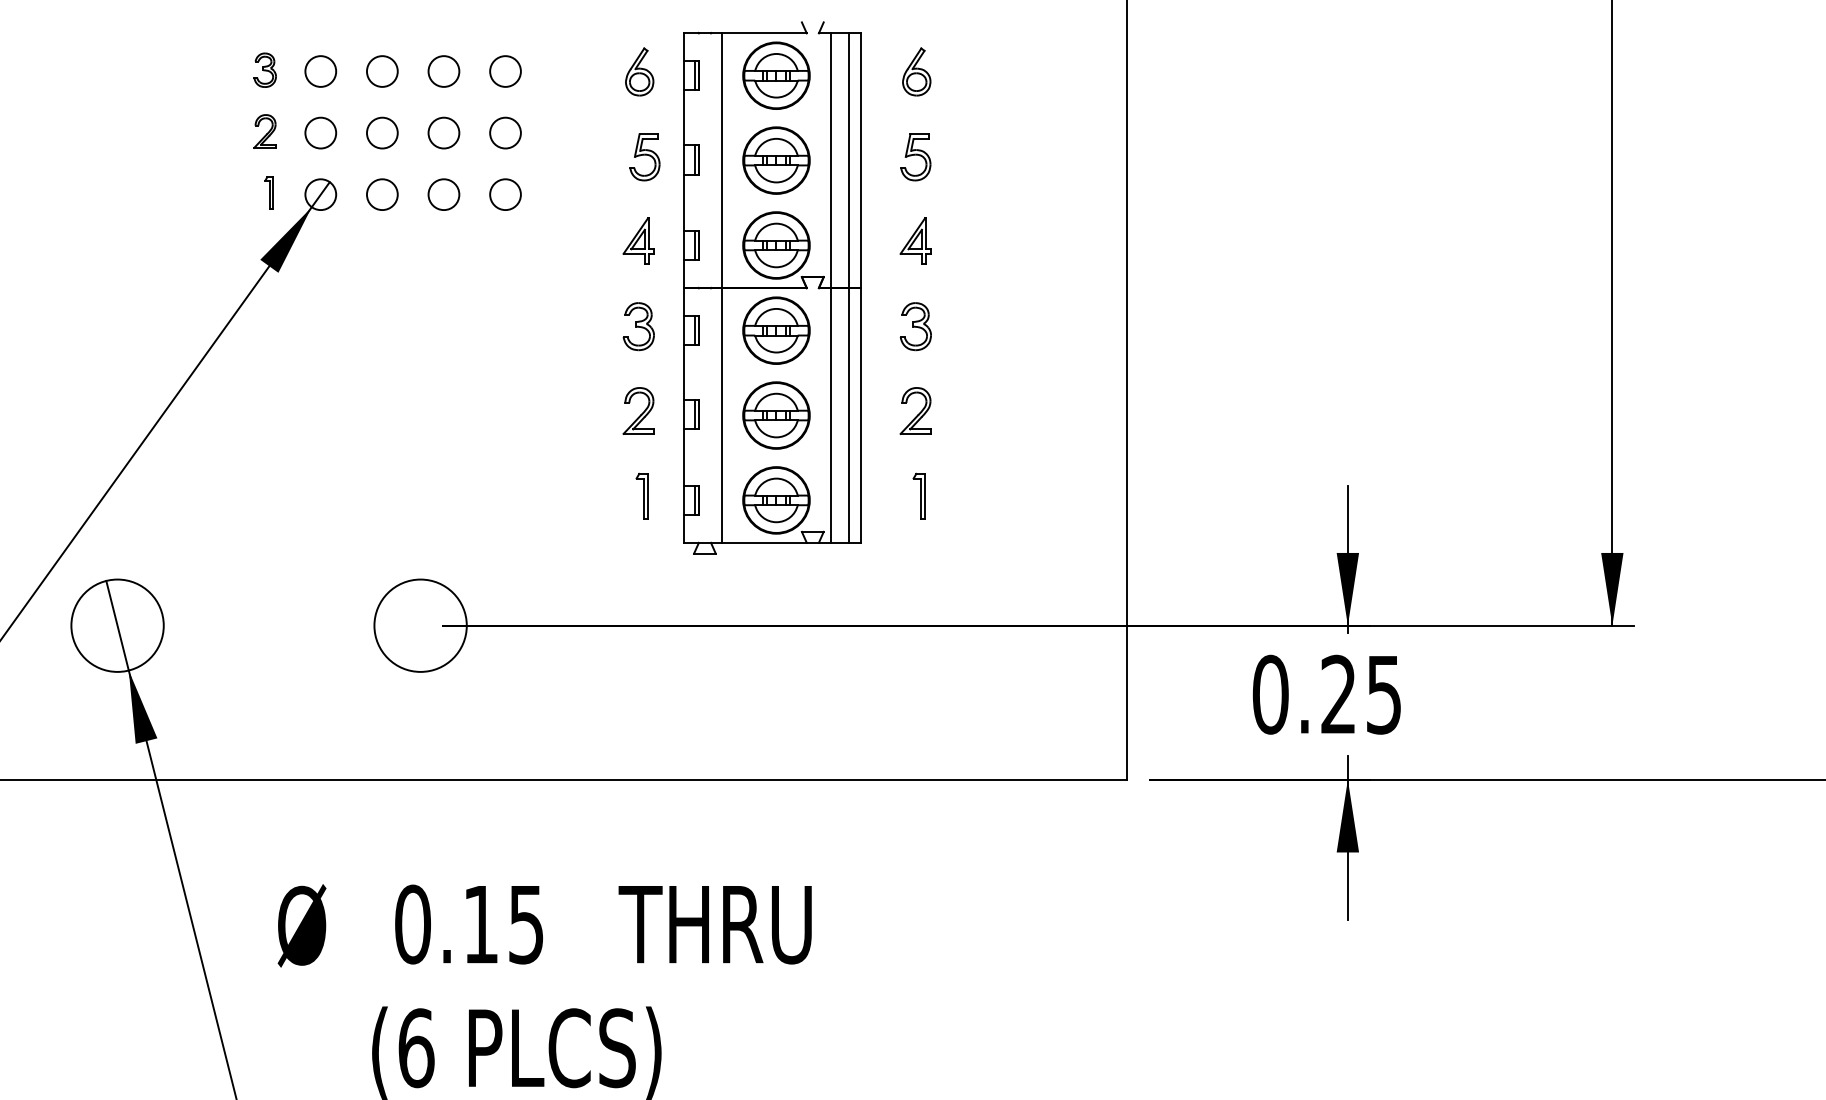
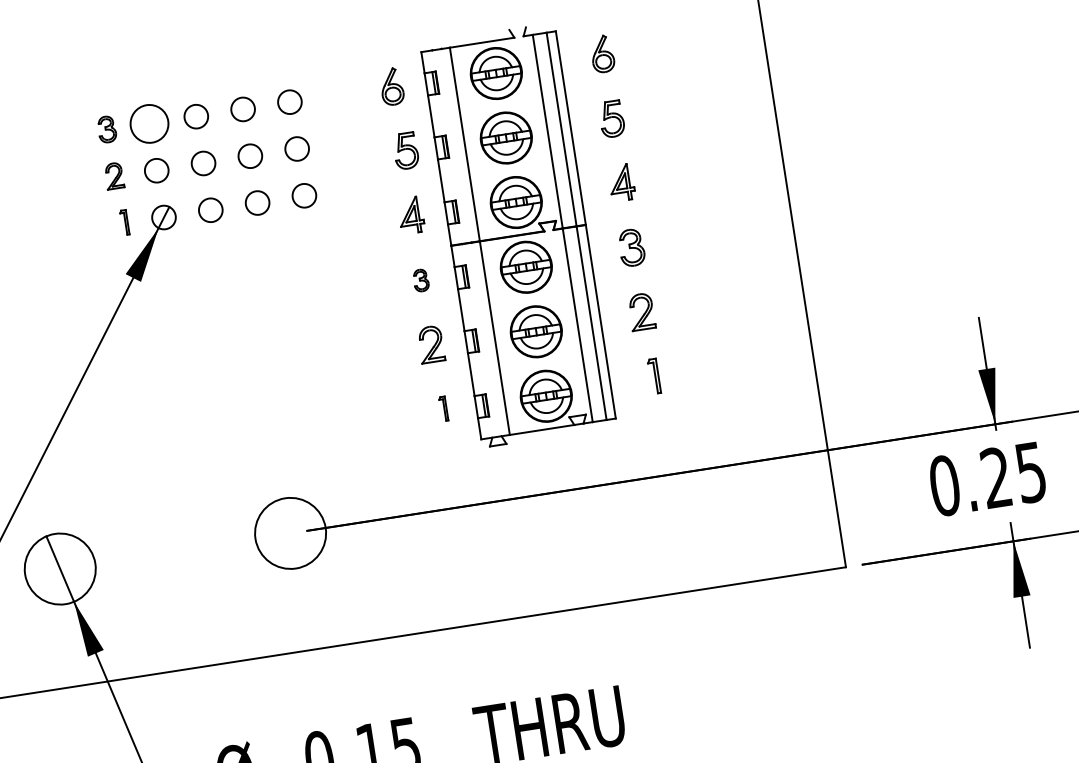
circle: (320, 71) -> (149, 123), size x1.6
part: (638, 326) -> (420, 280), size x0.6
part: (641, 495) -> (443, 408), size x0.7

